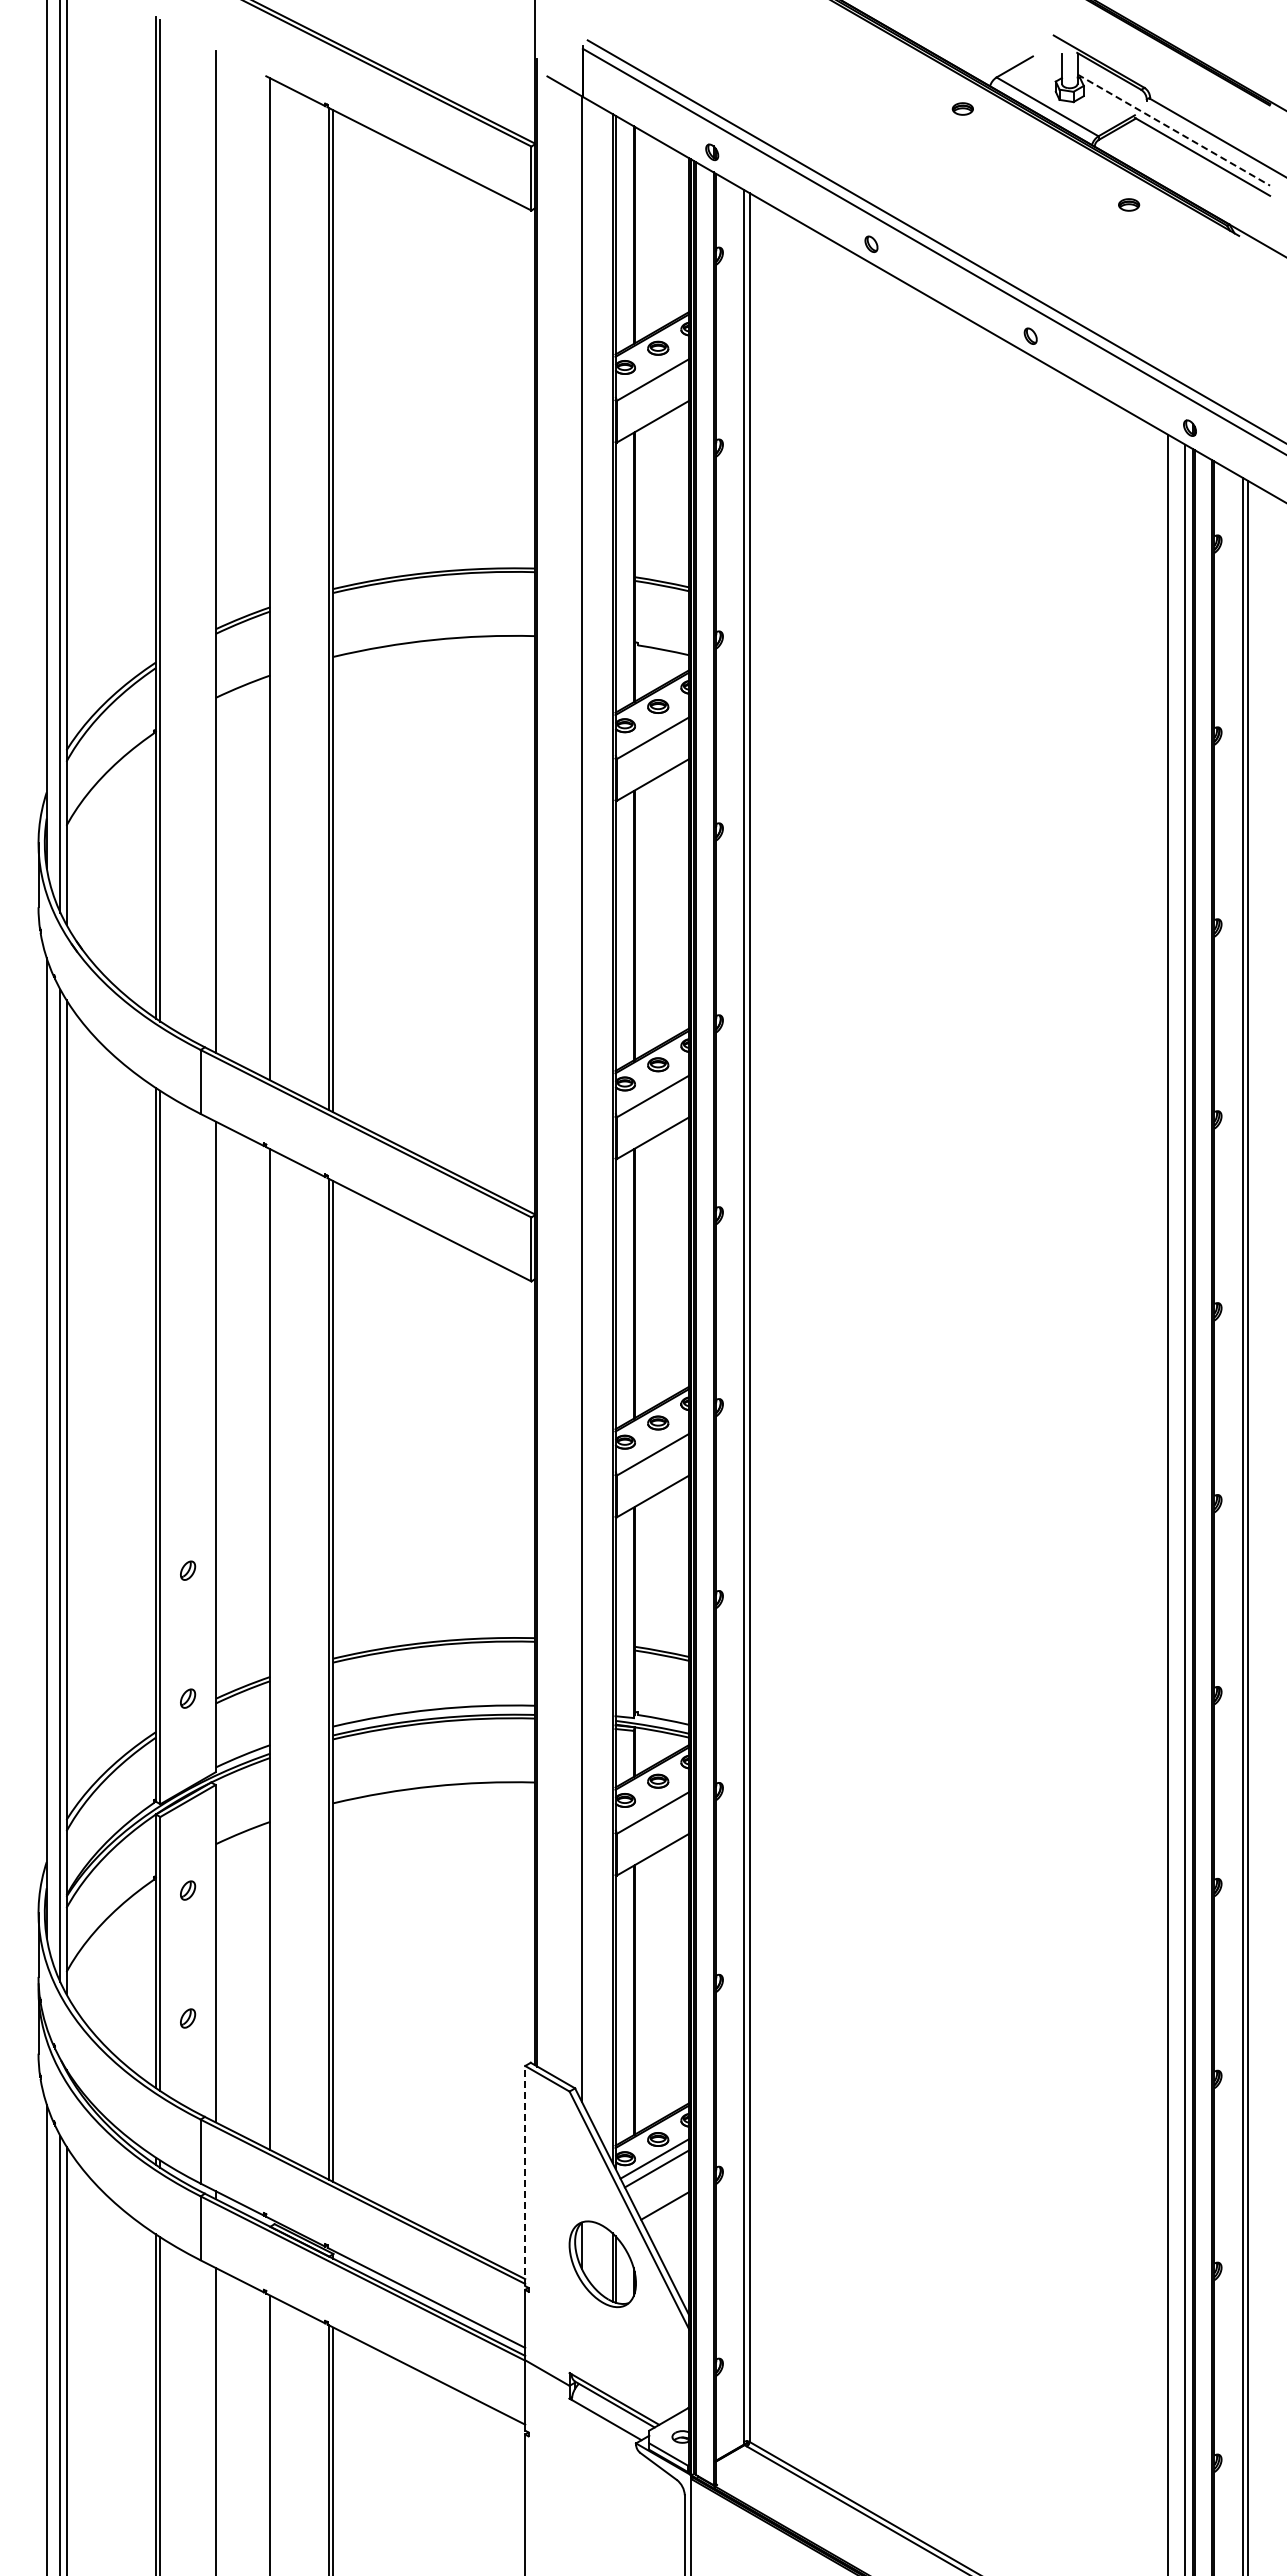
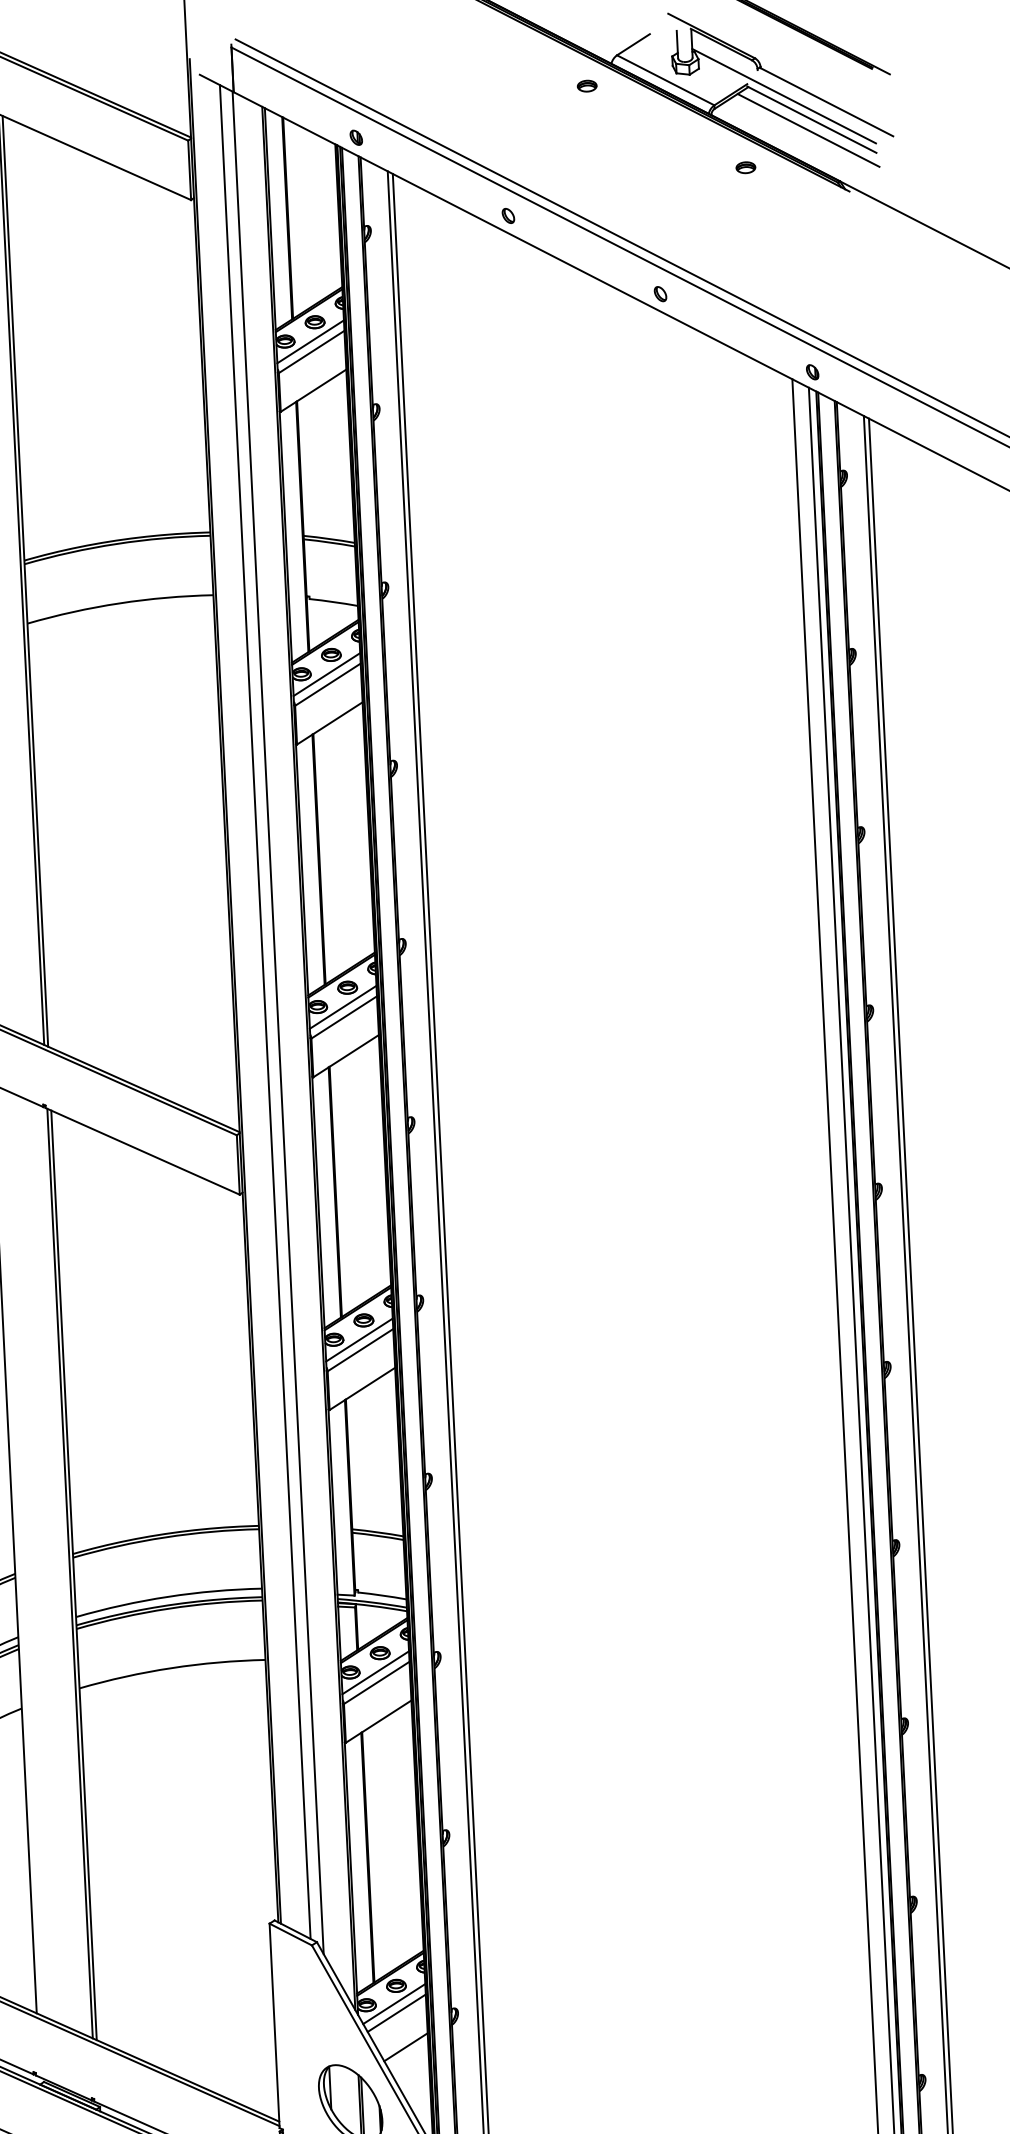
line: (1174, 130) -> (784, 96), dashed -> solid
line: (1198, 168) -> (808, 130), added
line: (652, 368) -> (310, 341), added
line: (652, 727) -> (327, 674), added
line: (652, 1085) -> (343, 1007), added
line: (568, 1086) -> (265, 1011), added
line: (652, 1443) -> (359, 1339), added
line: (652, 1801) -> (375, 1672), added
line: (525, 2175) -> (274, 2025), dashed -> solid

